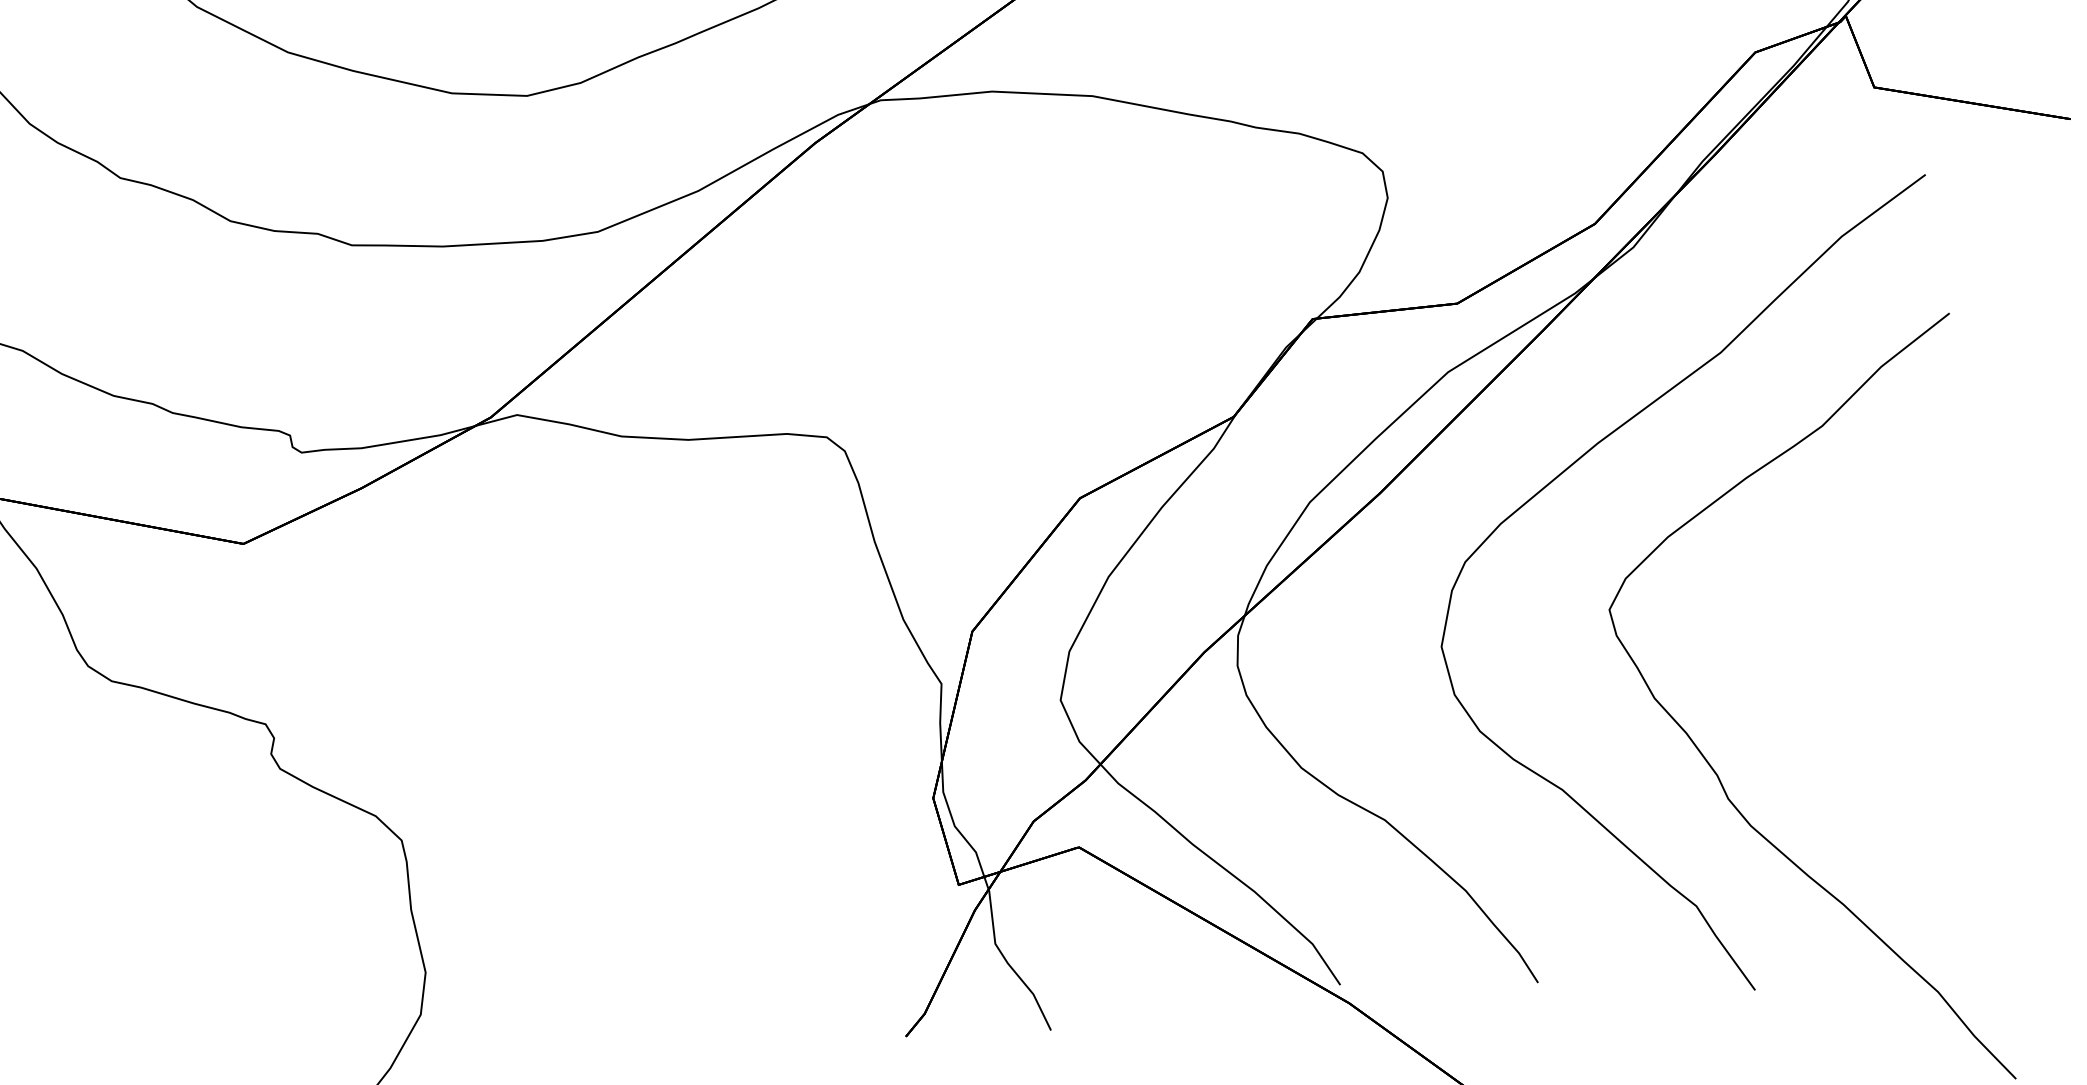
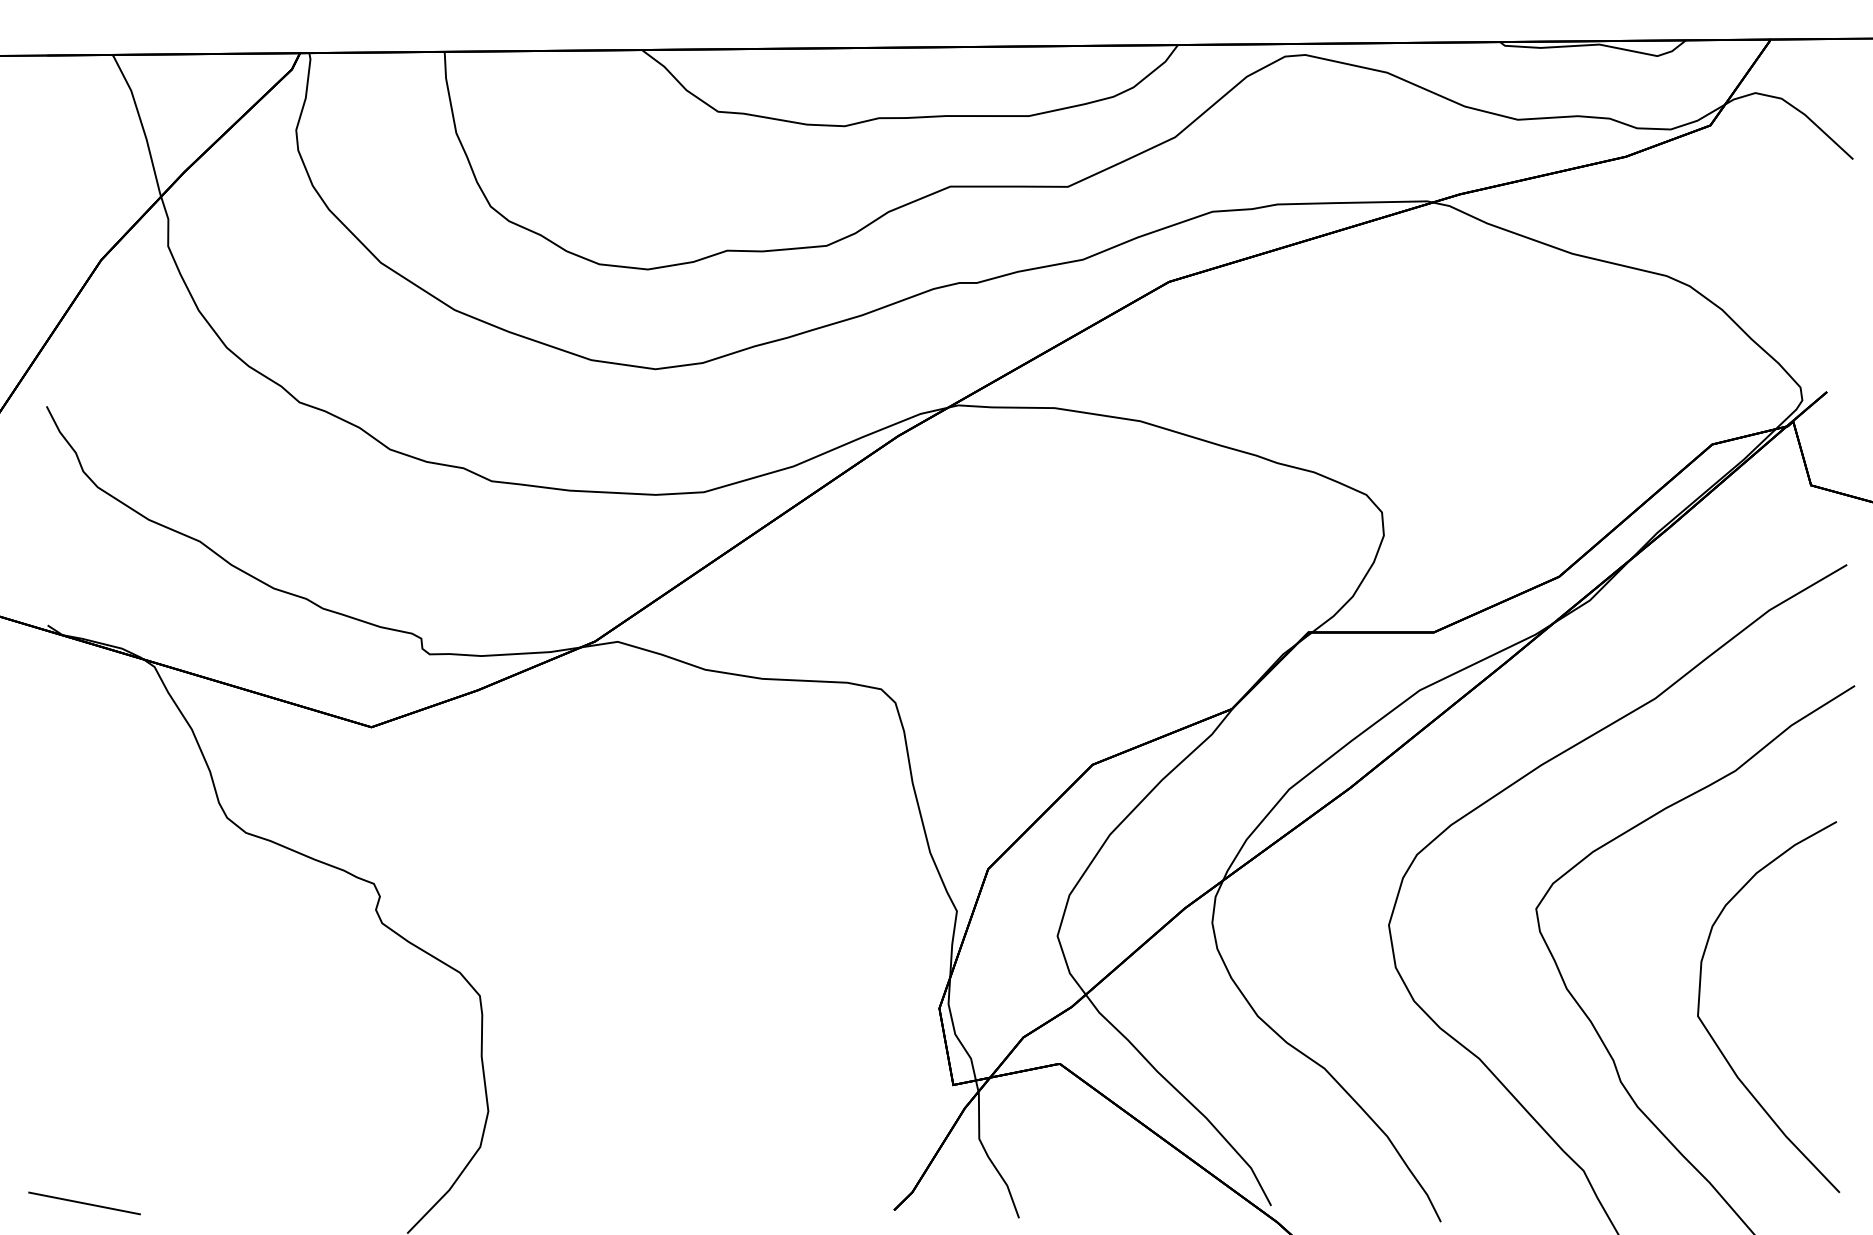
curve: (1833, 741) -> (1716, 1042), added

